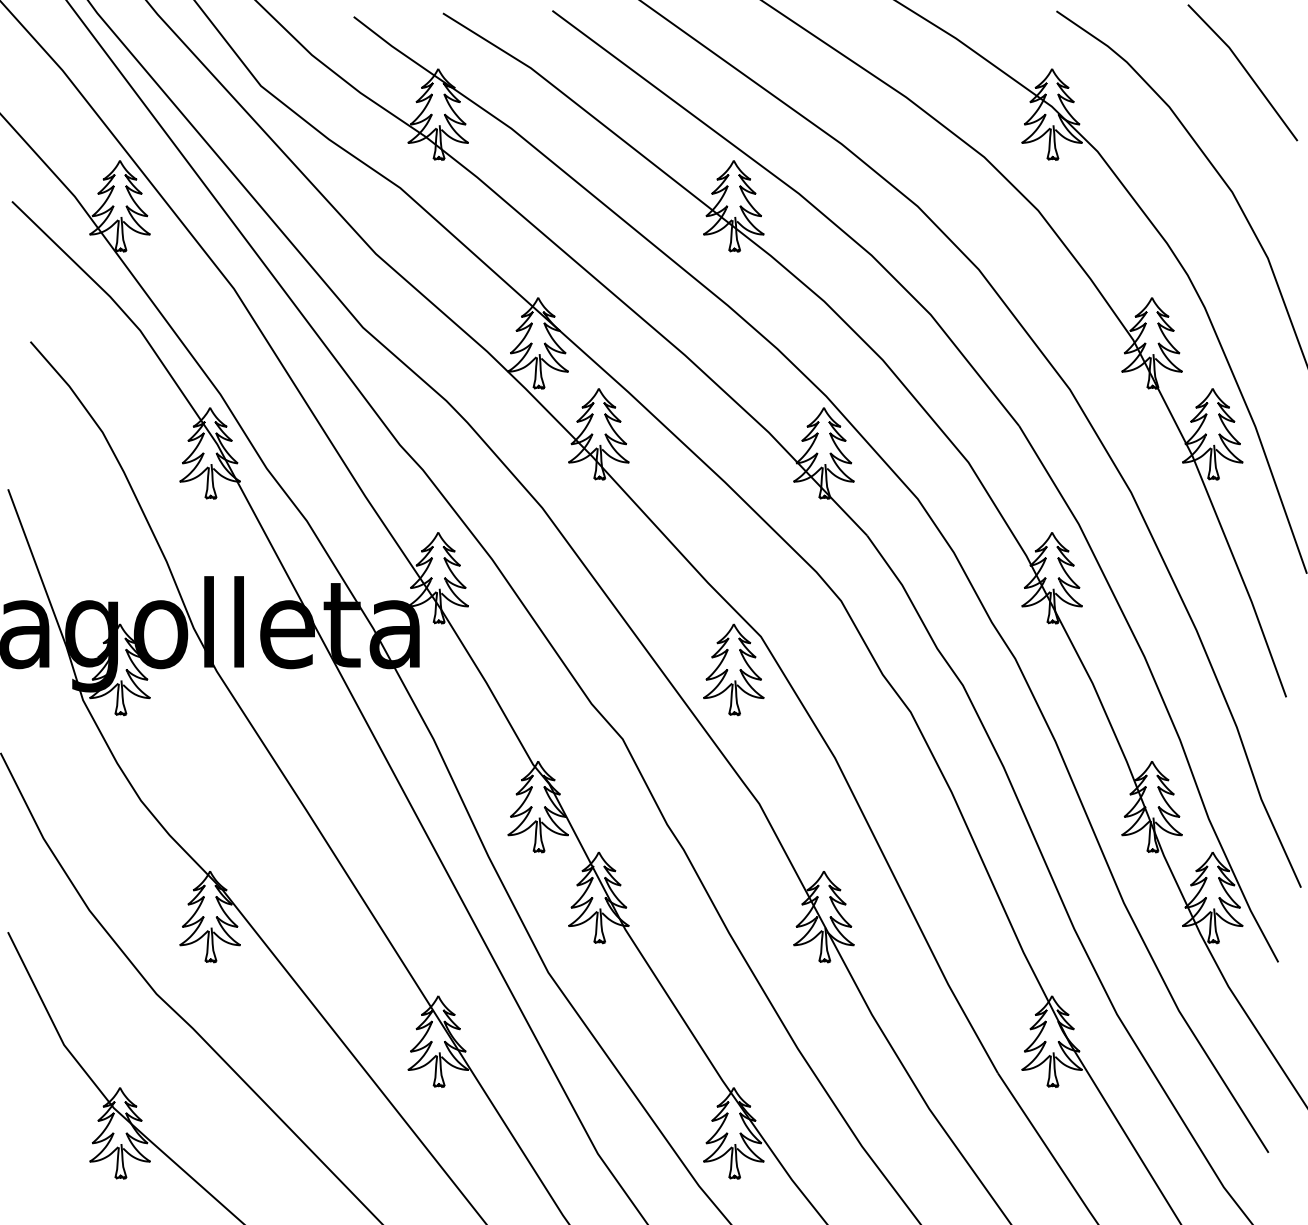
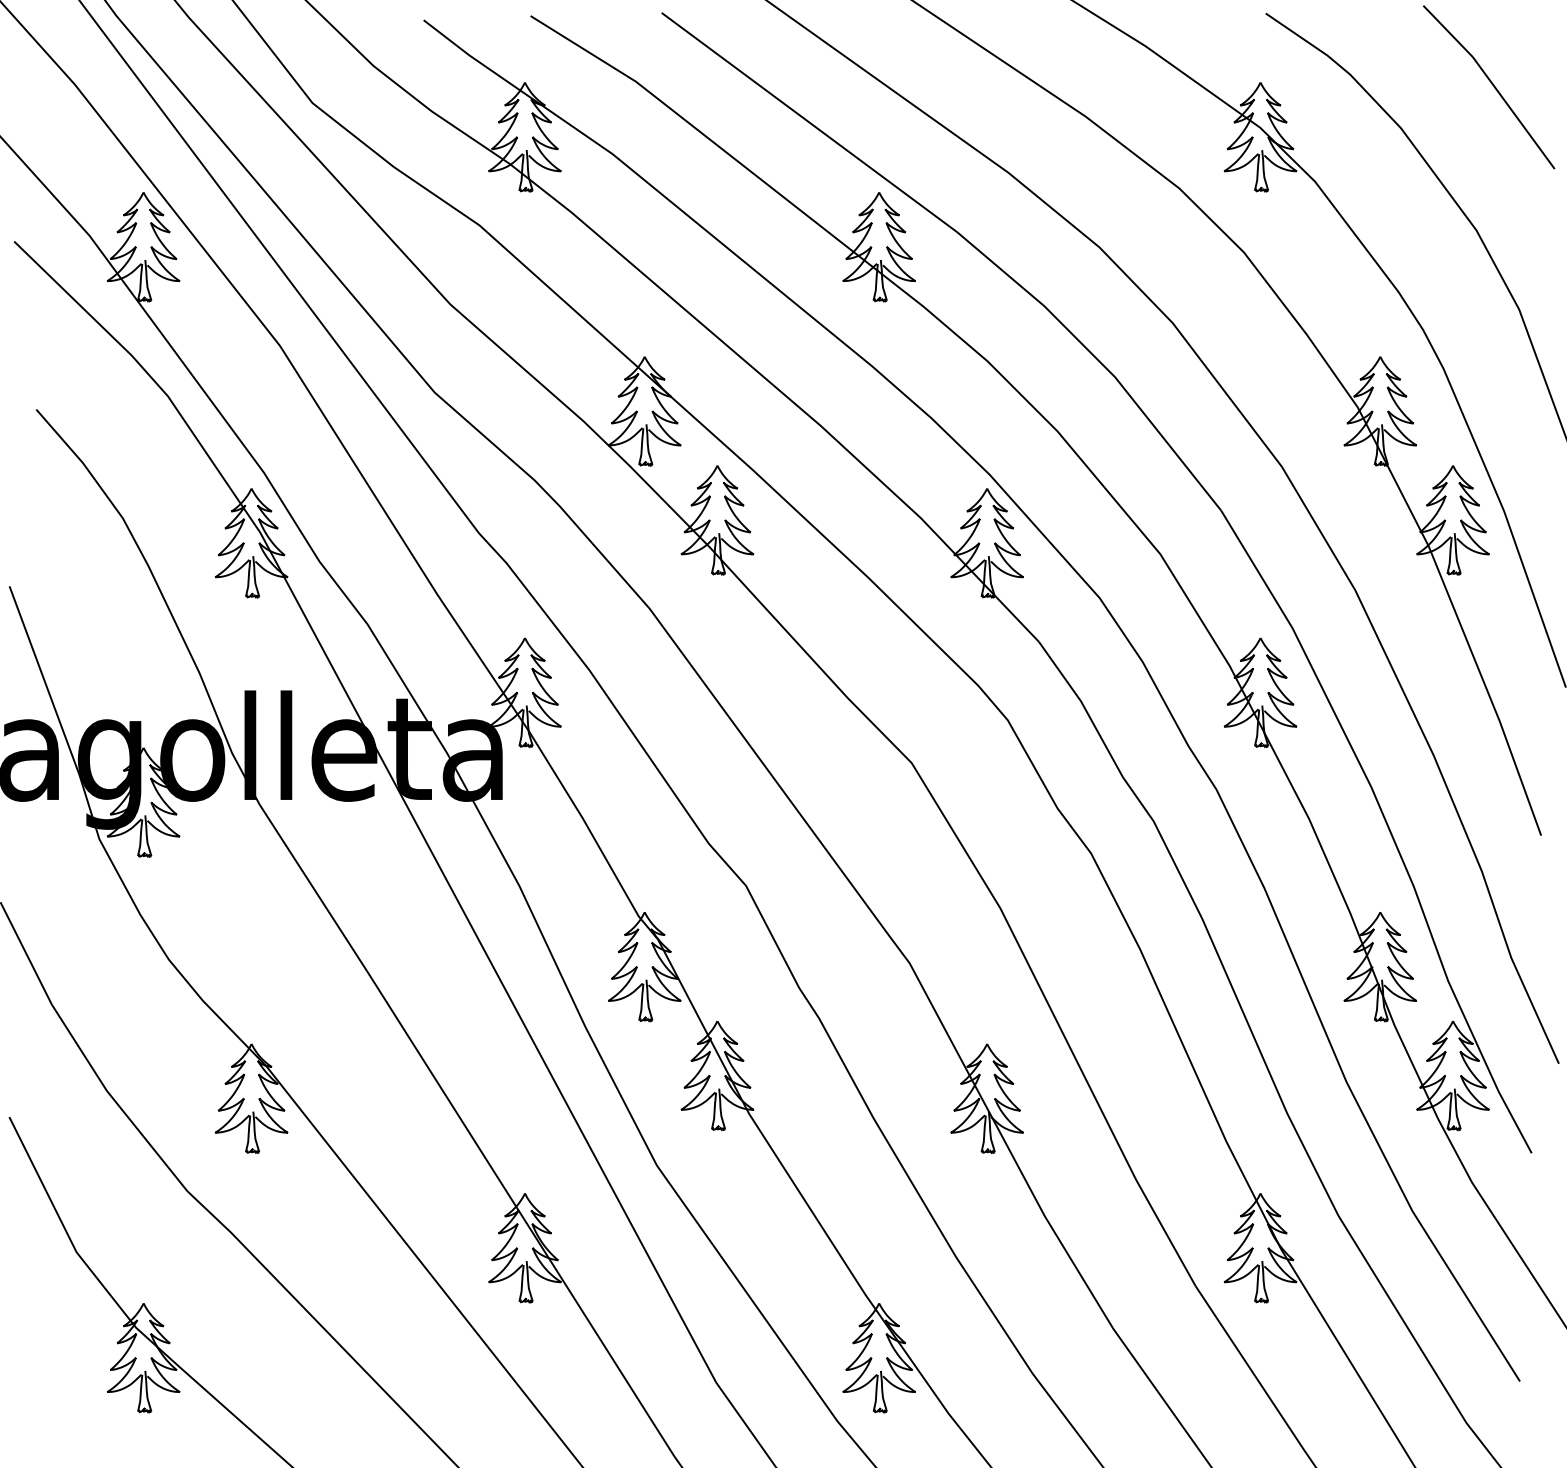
part: (733, 669) -> (878, 802), removed

